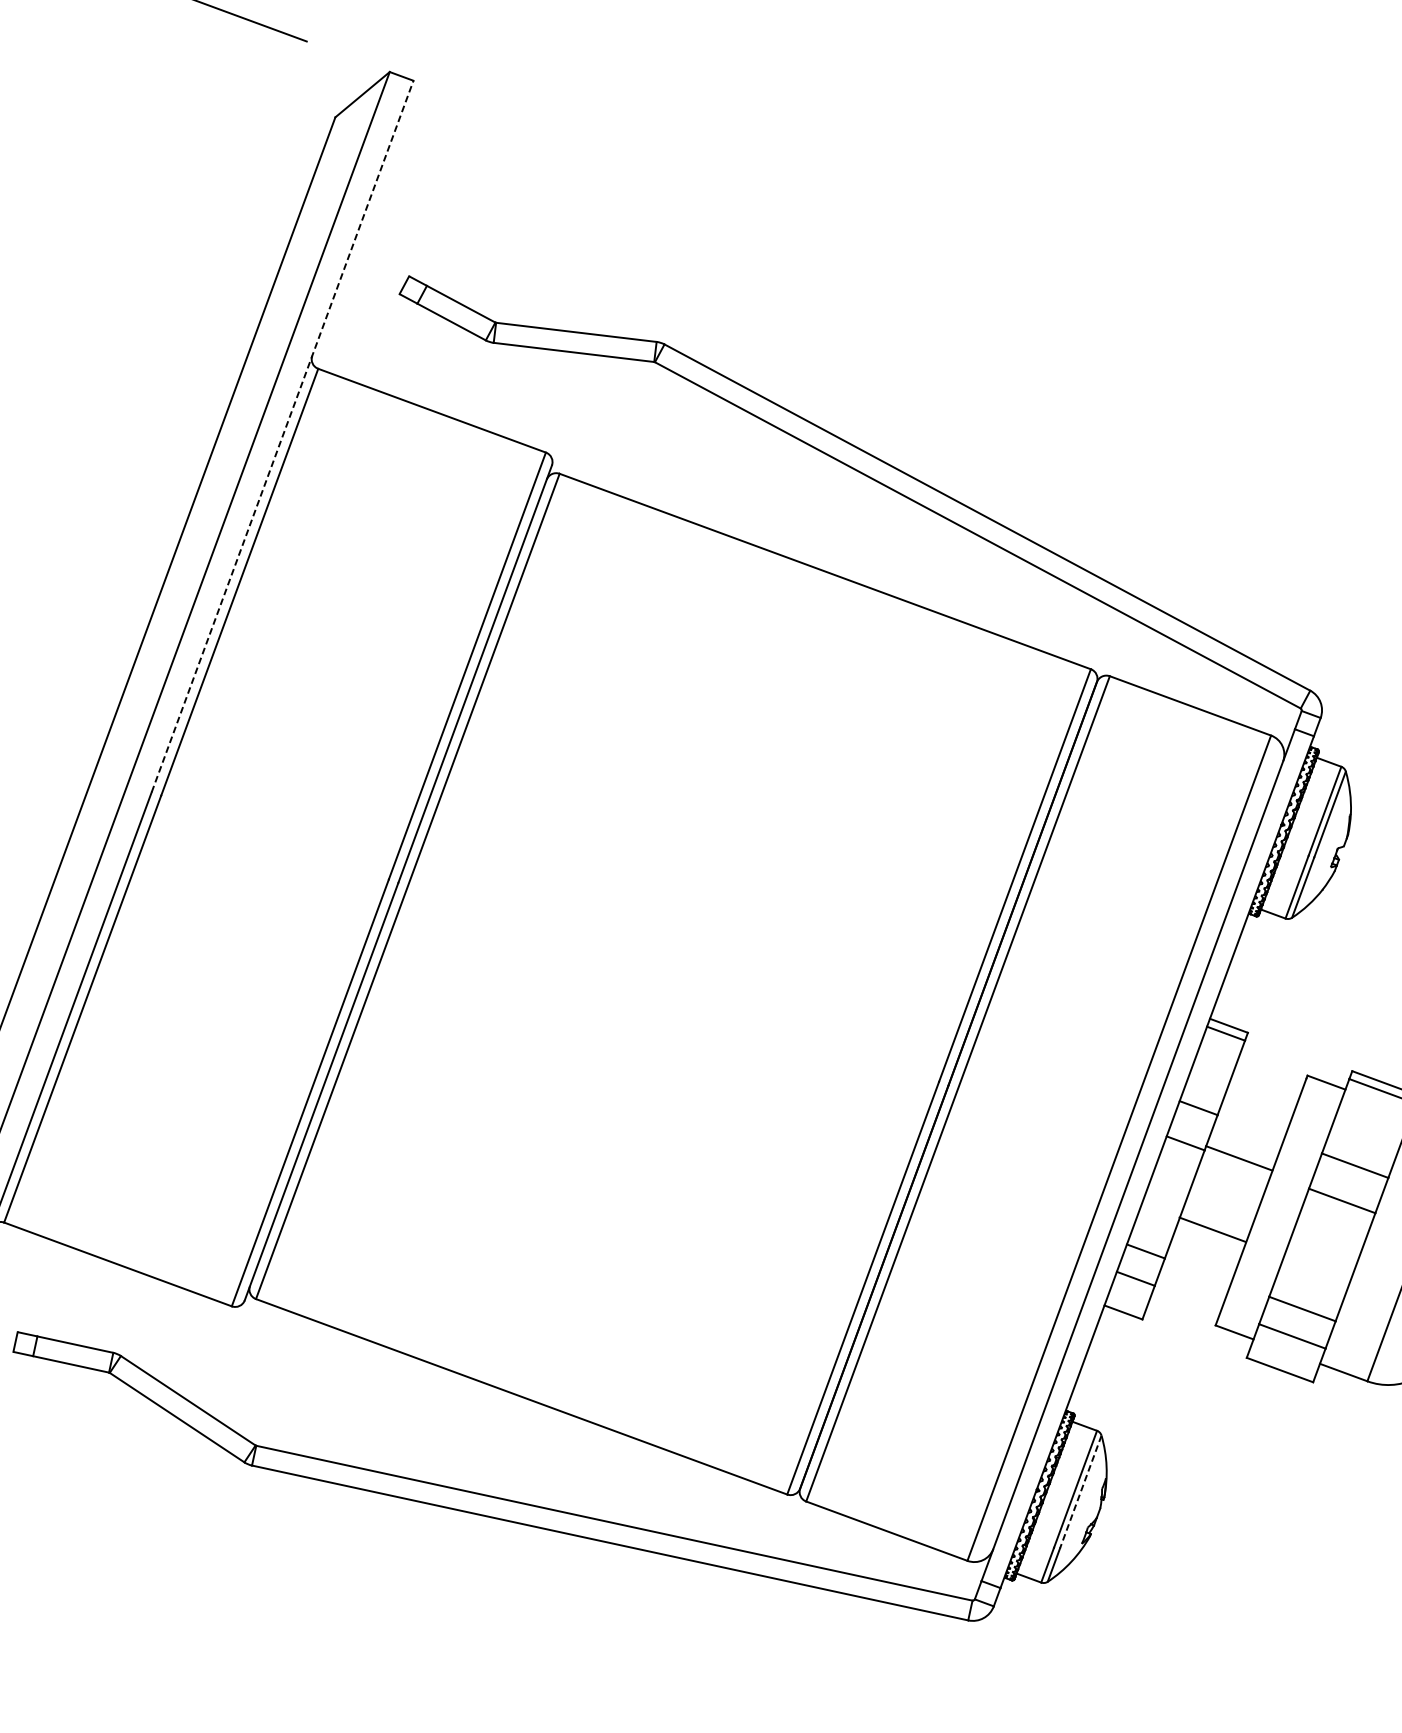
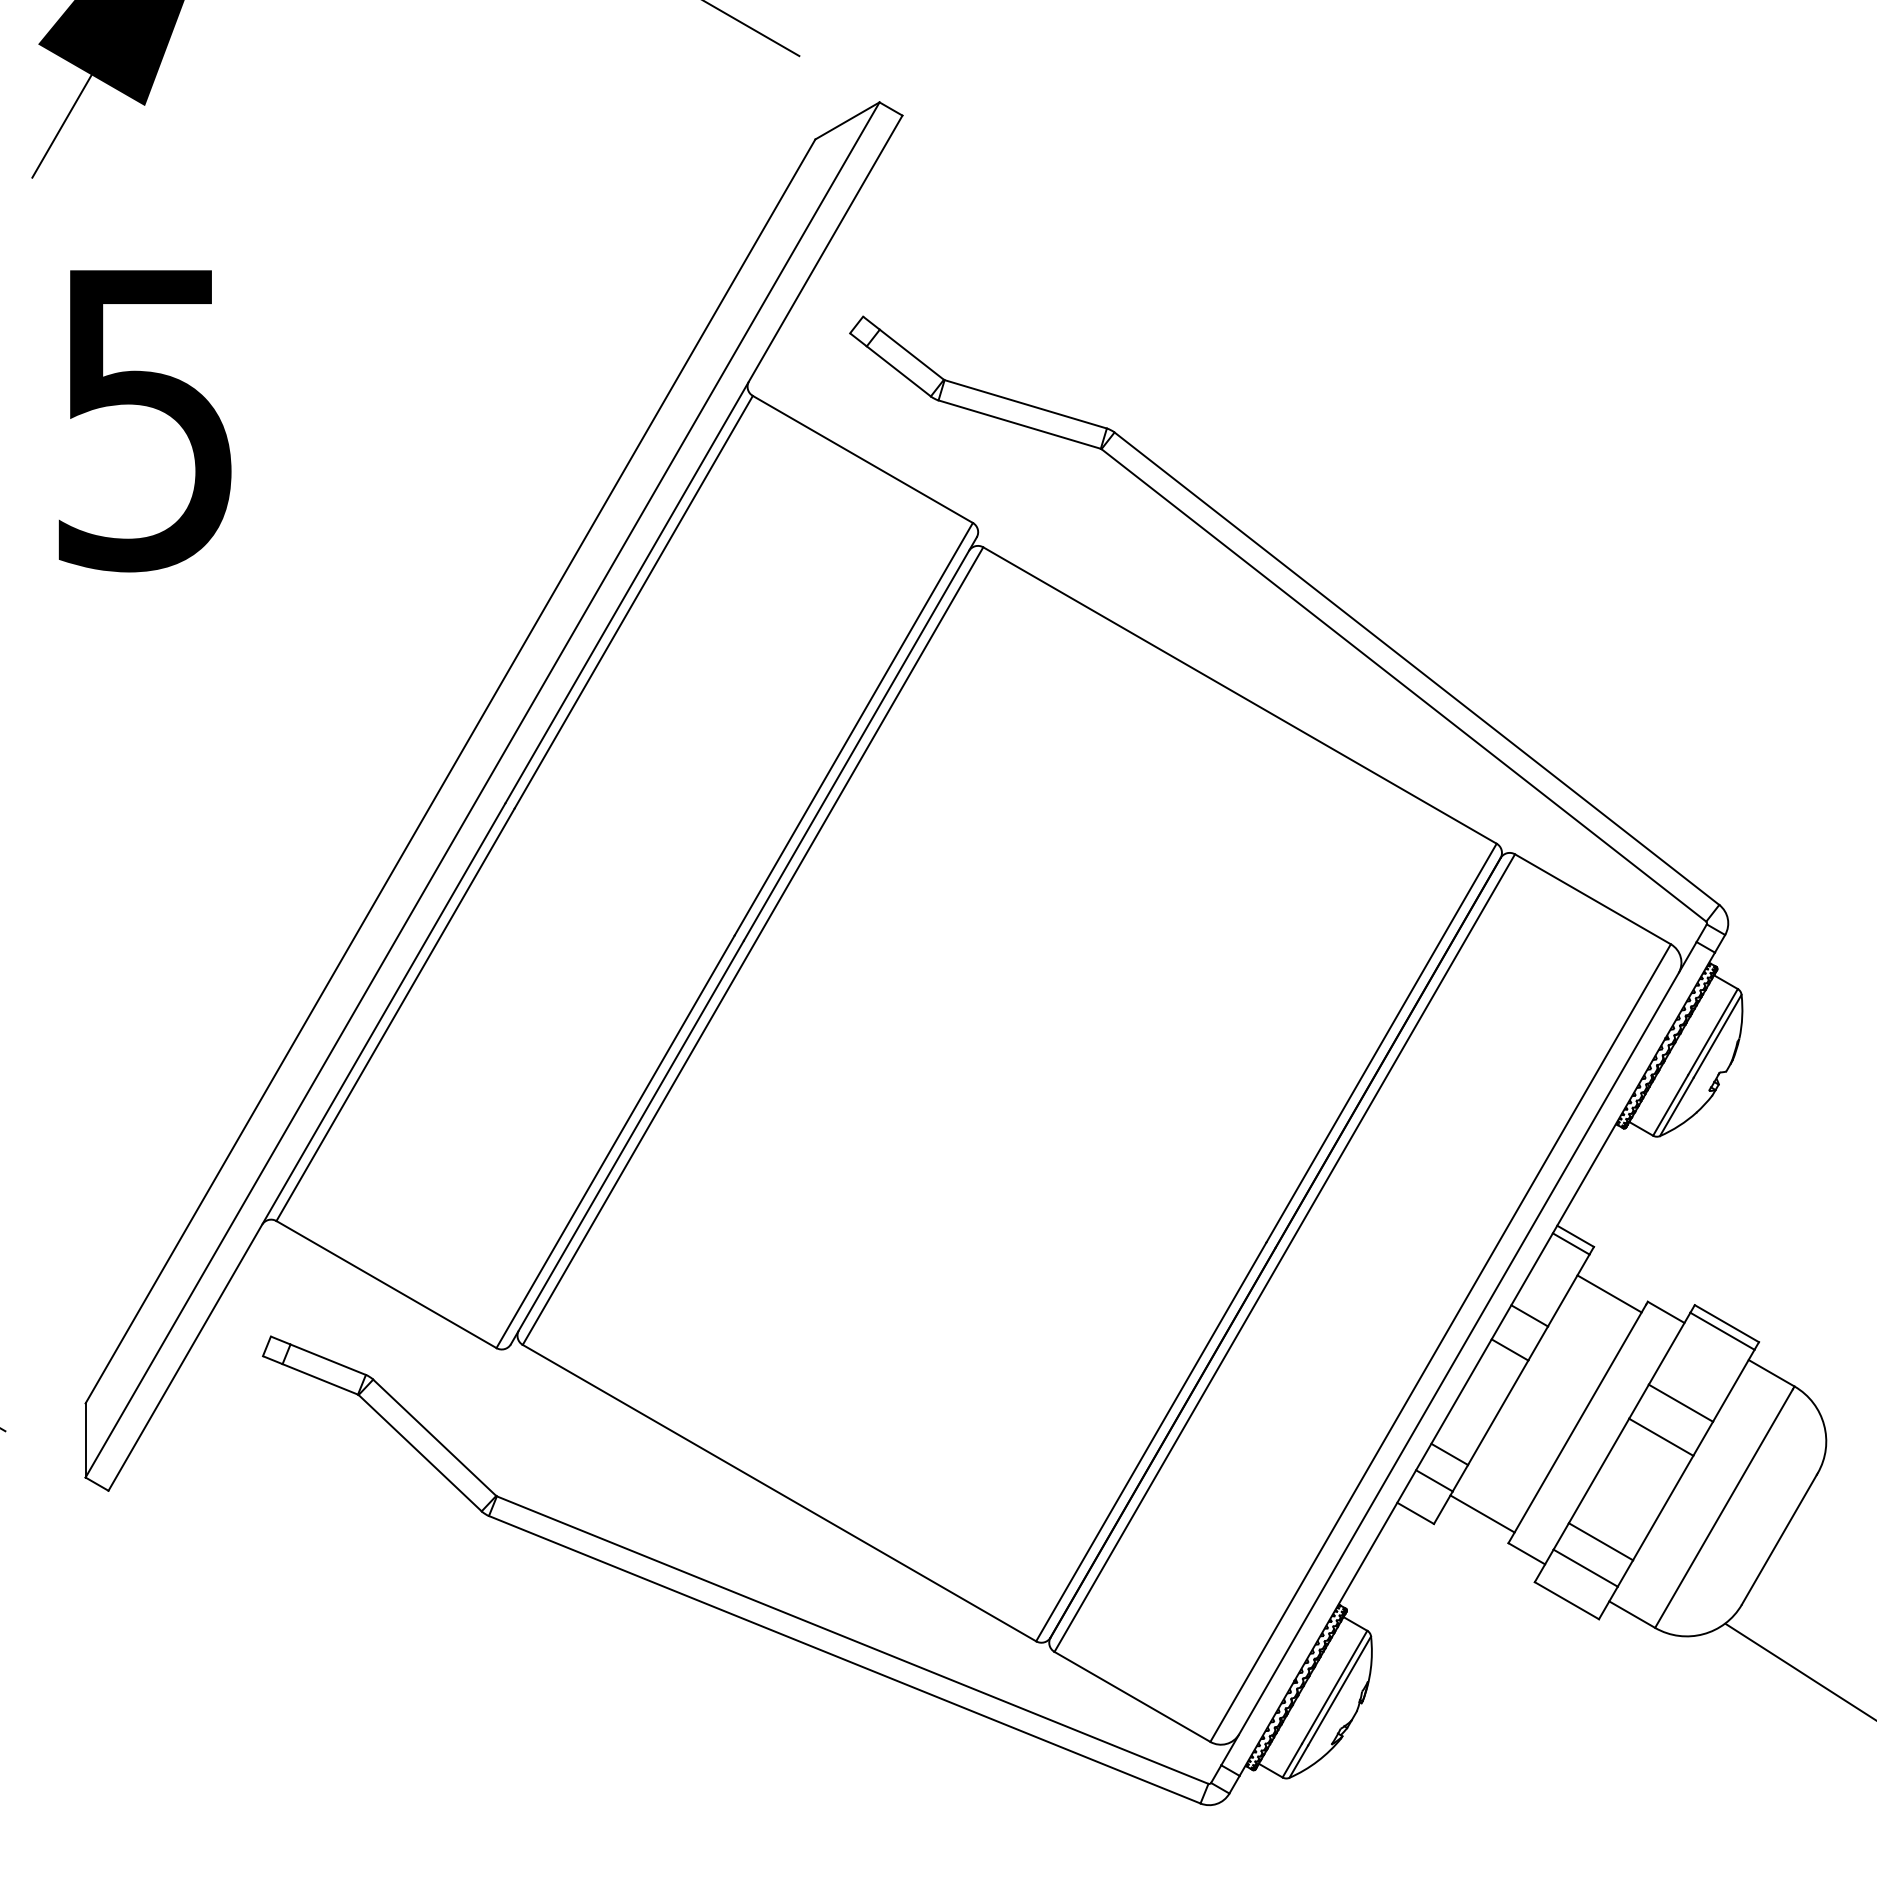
line: (283, 436) -> (704, 459), dashed -> solid
line: (1239, 1157) -> (1609, 1293), moved
line: (1212, 1229) -> (1482, 1513), moved
line: (1080, 1492) -> (1339, 1691), dashed -> solid

